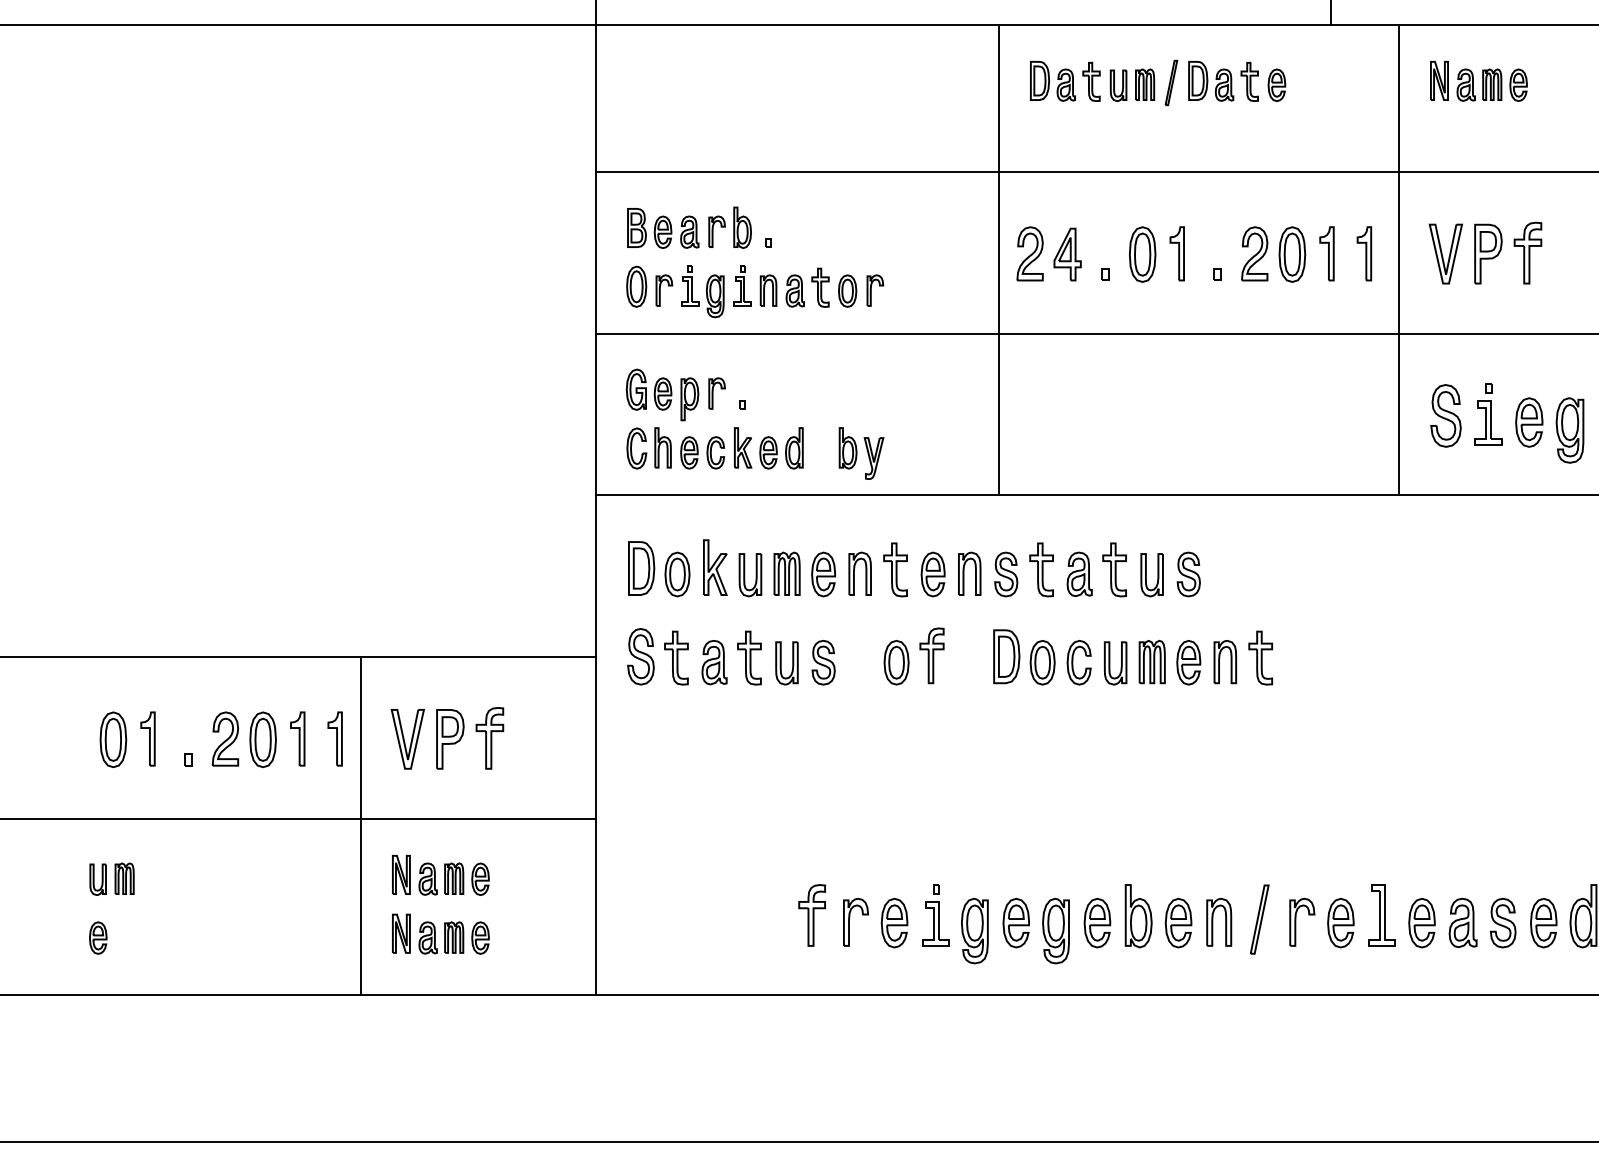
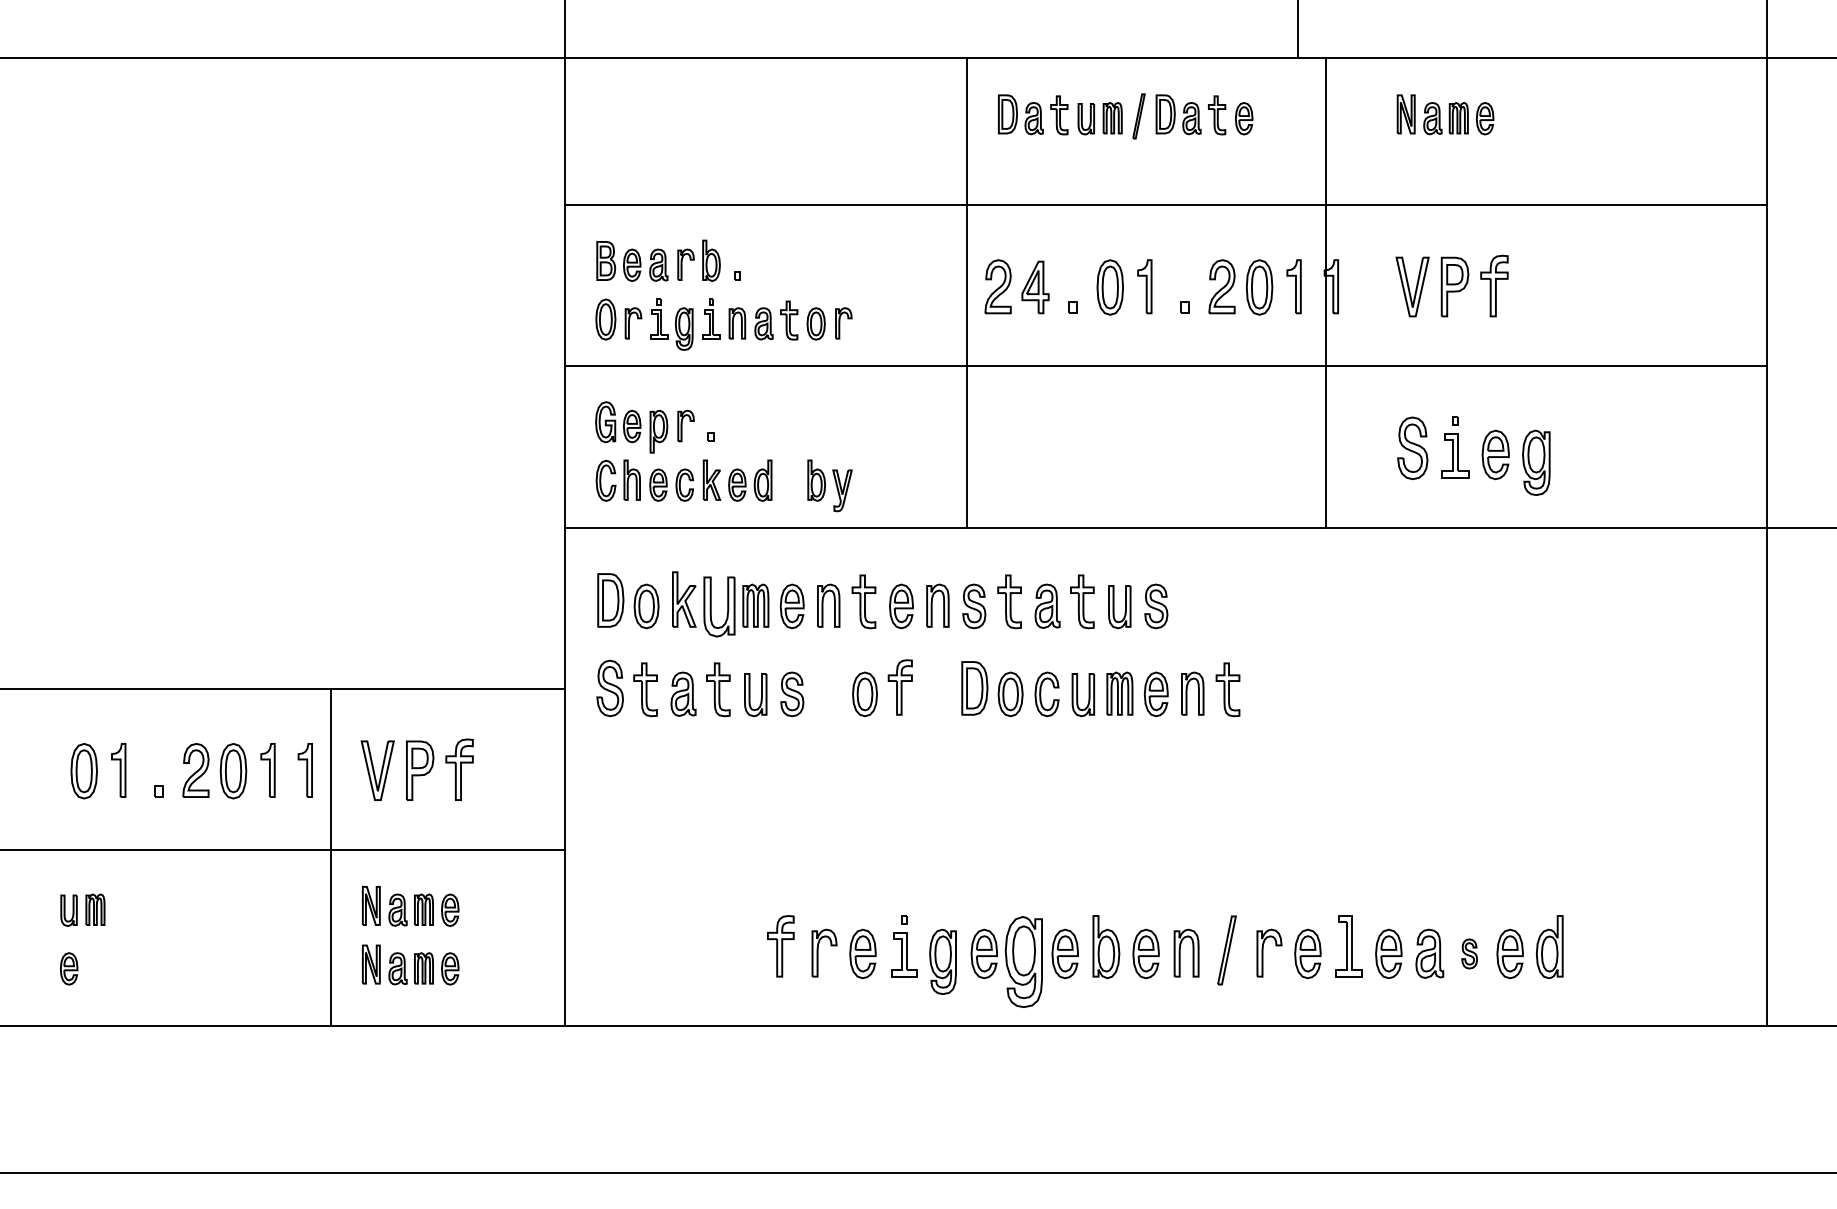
line: (1398, 259) -> (1325, 292), moved
part: (749, 575) -> (718, 607), size x1.4
part: (1502, 922) -> (1469, 953), size x0.6
part: (1055, 930) -> (1023, 961), size x1.4

